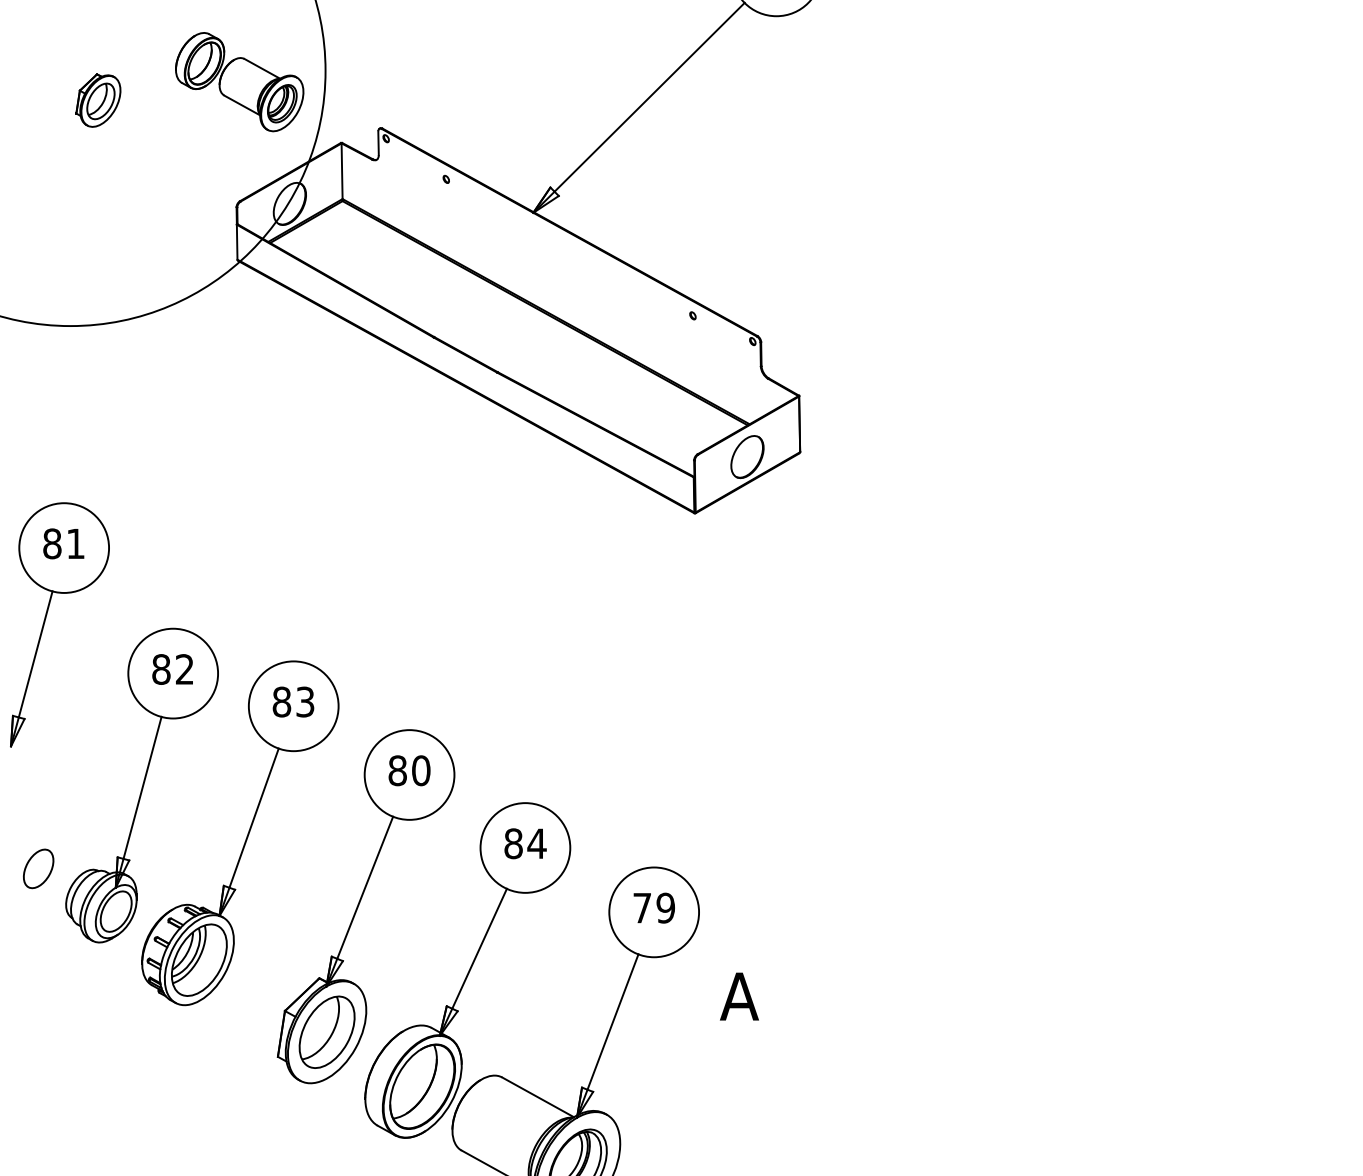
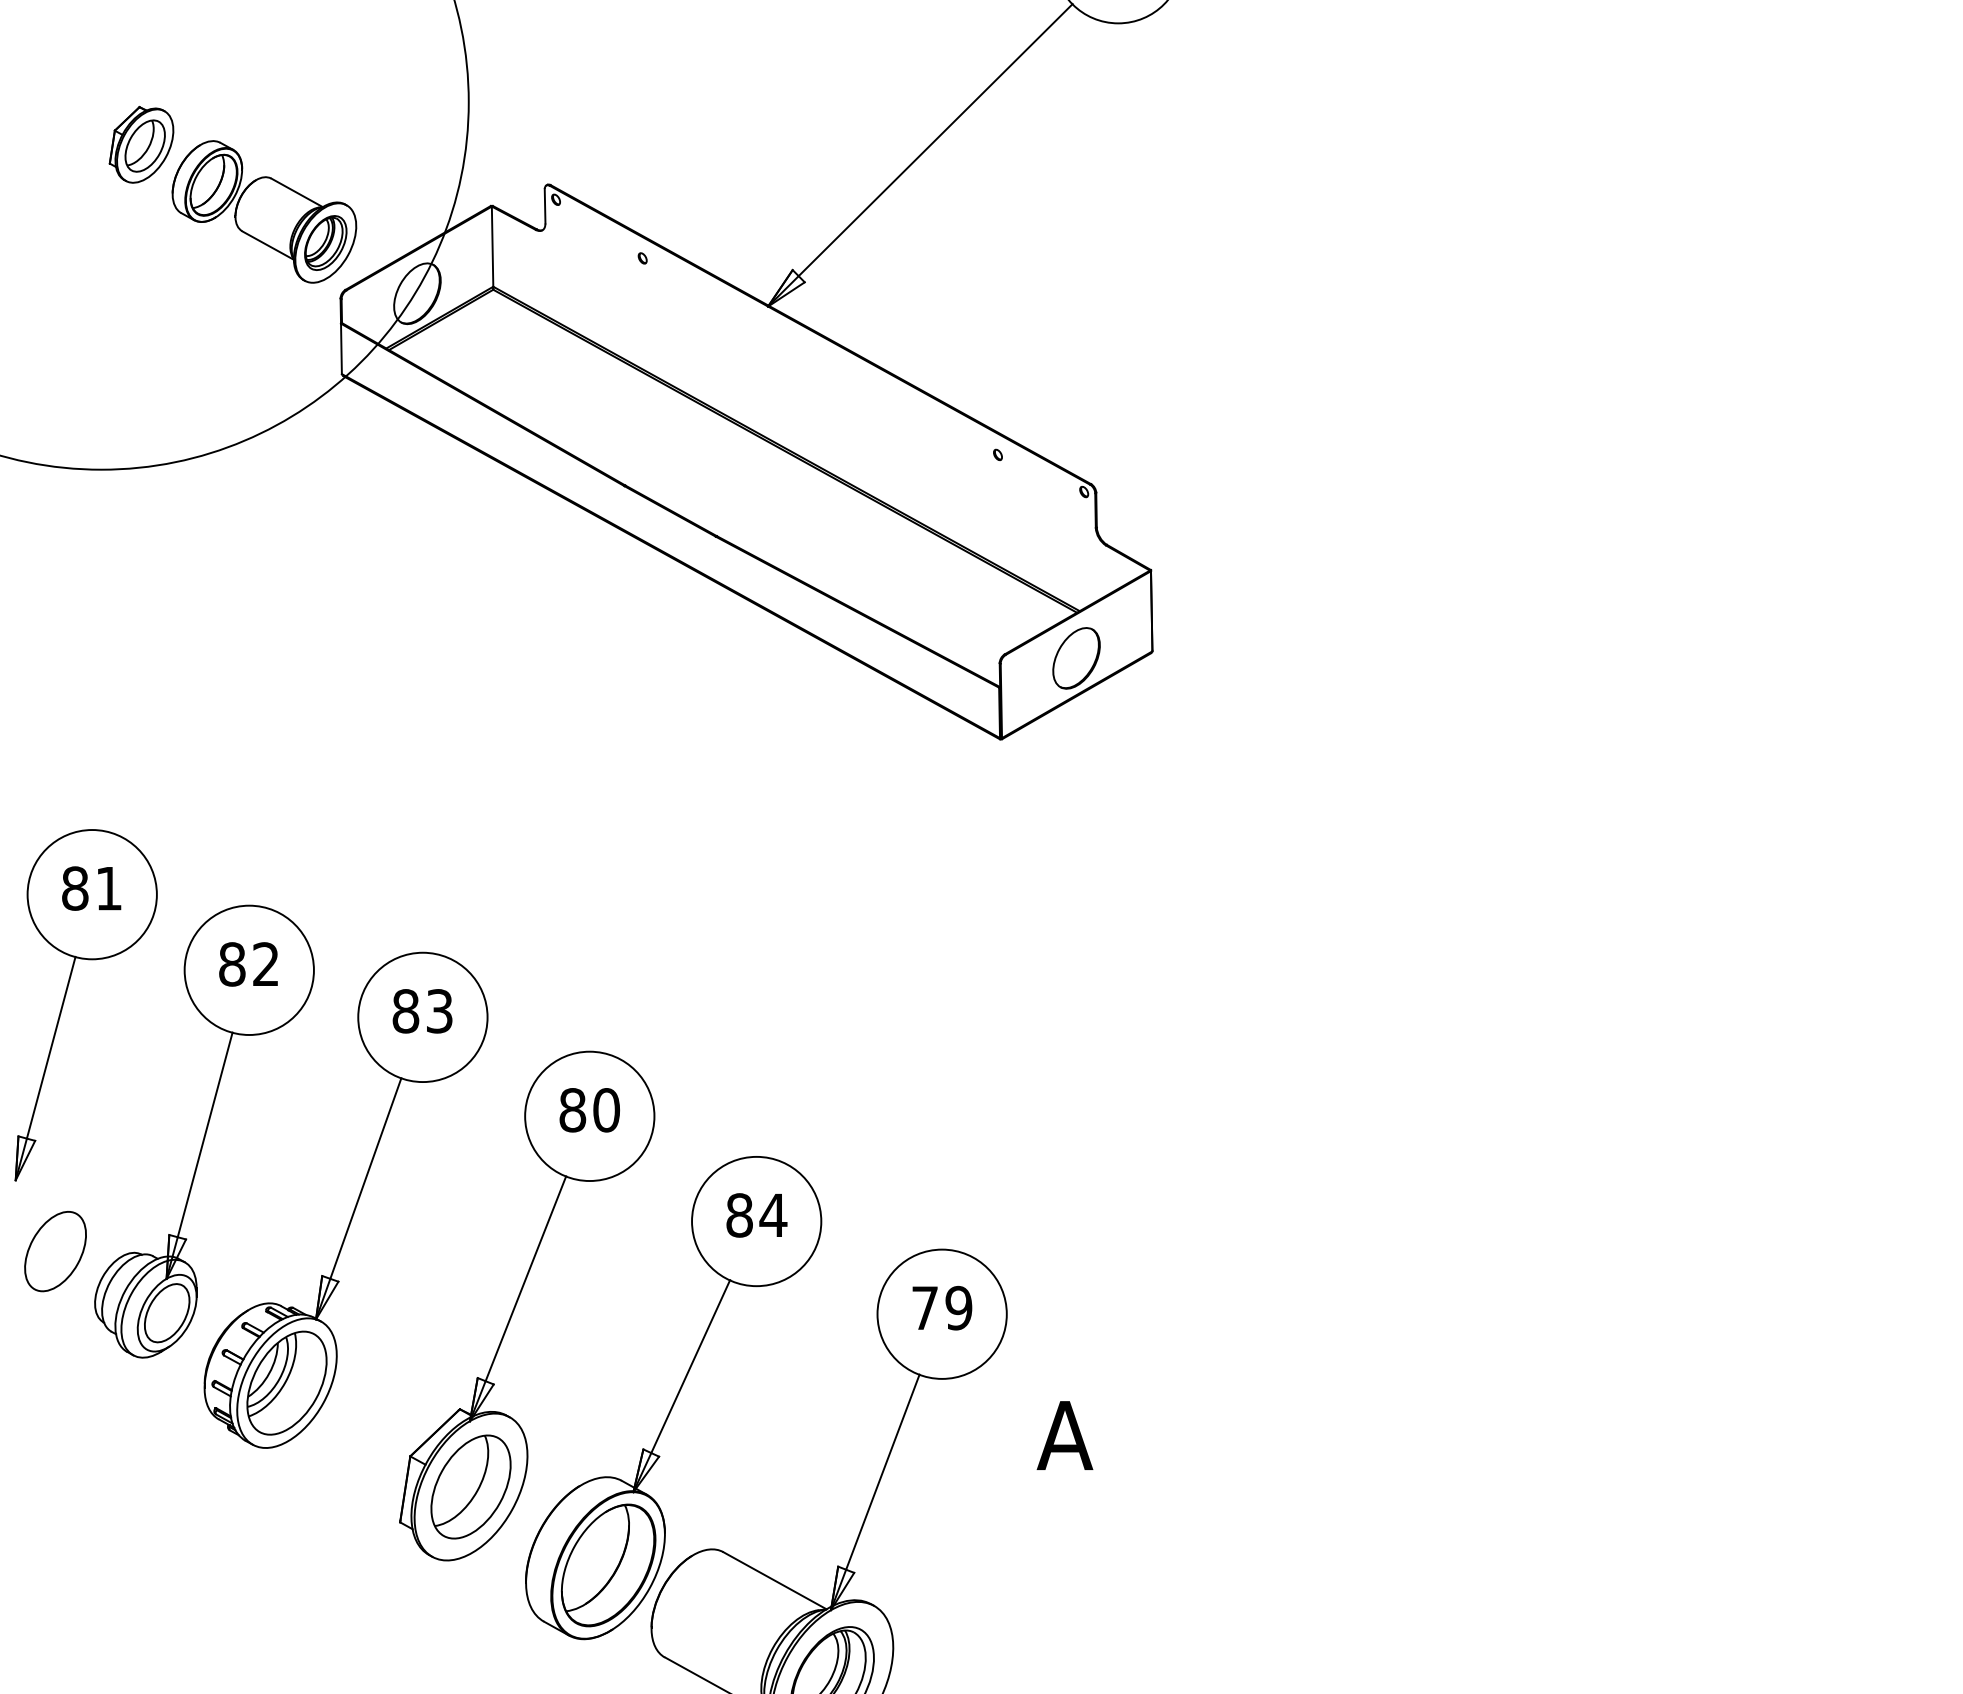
part: (239, 82) -> (264, 212), moved
part: (45, 622) -> (65, 1001), moved
part: (38, 868) -> (55, 1251), size x1.43

